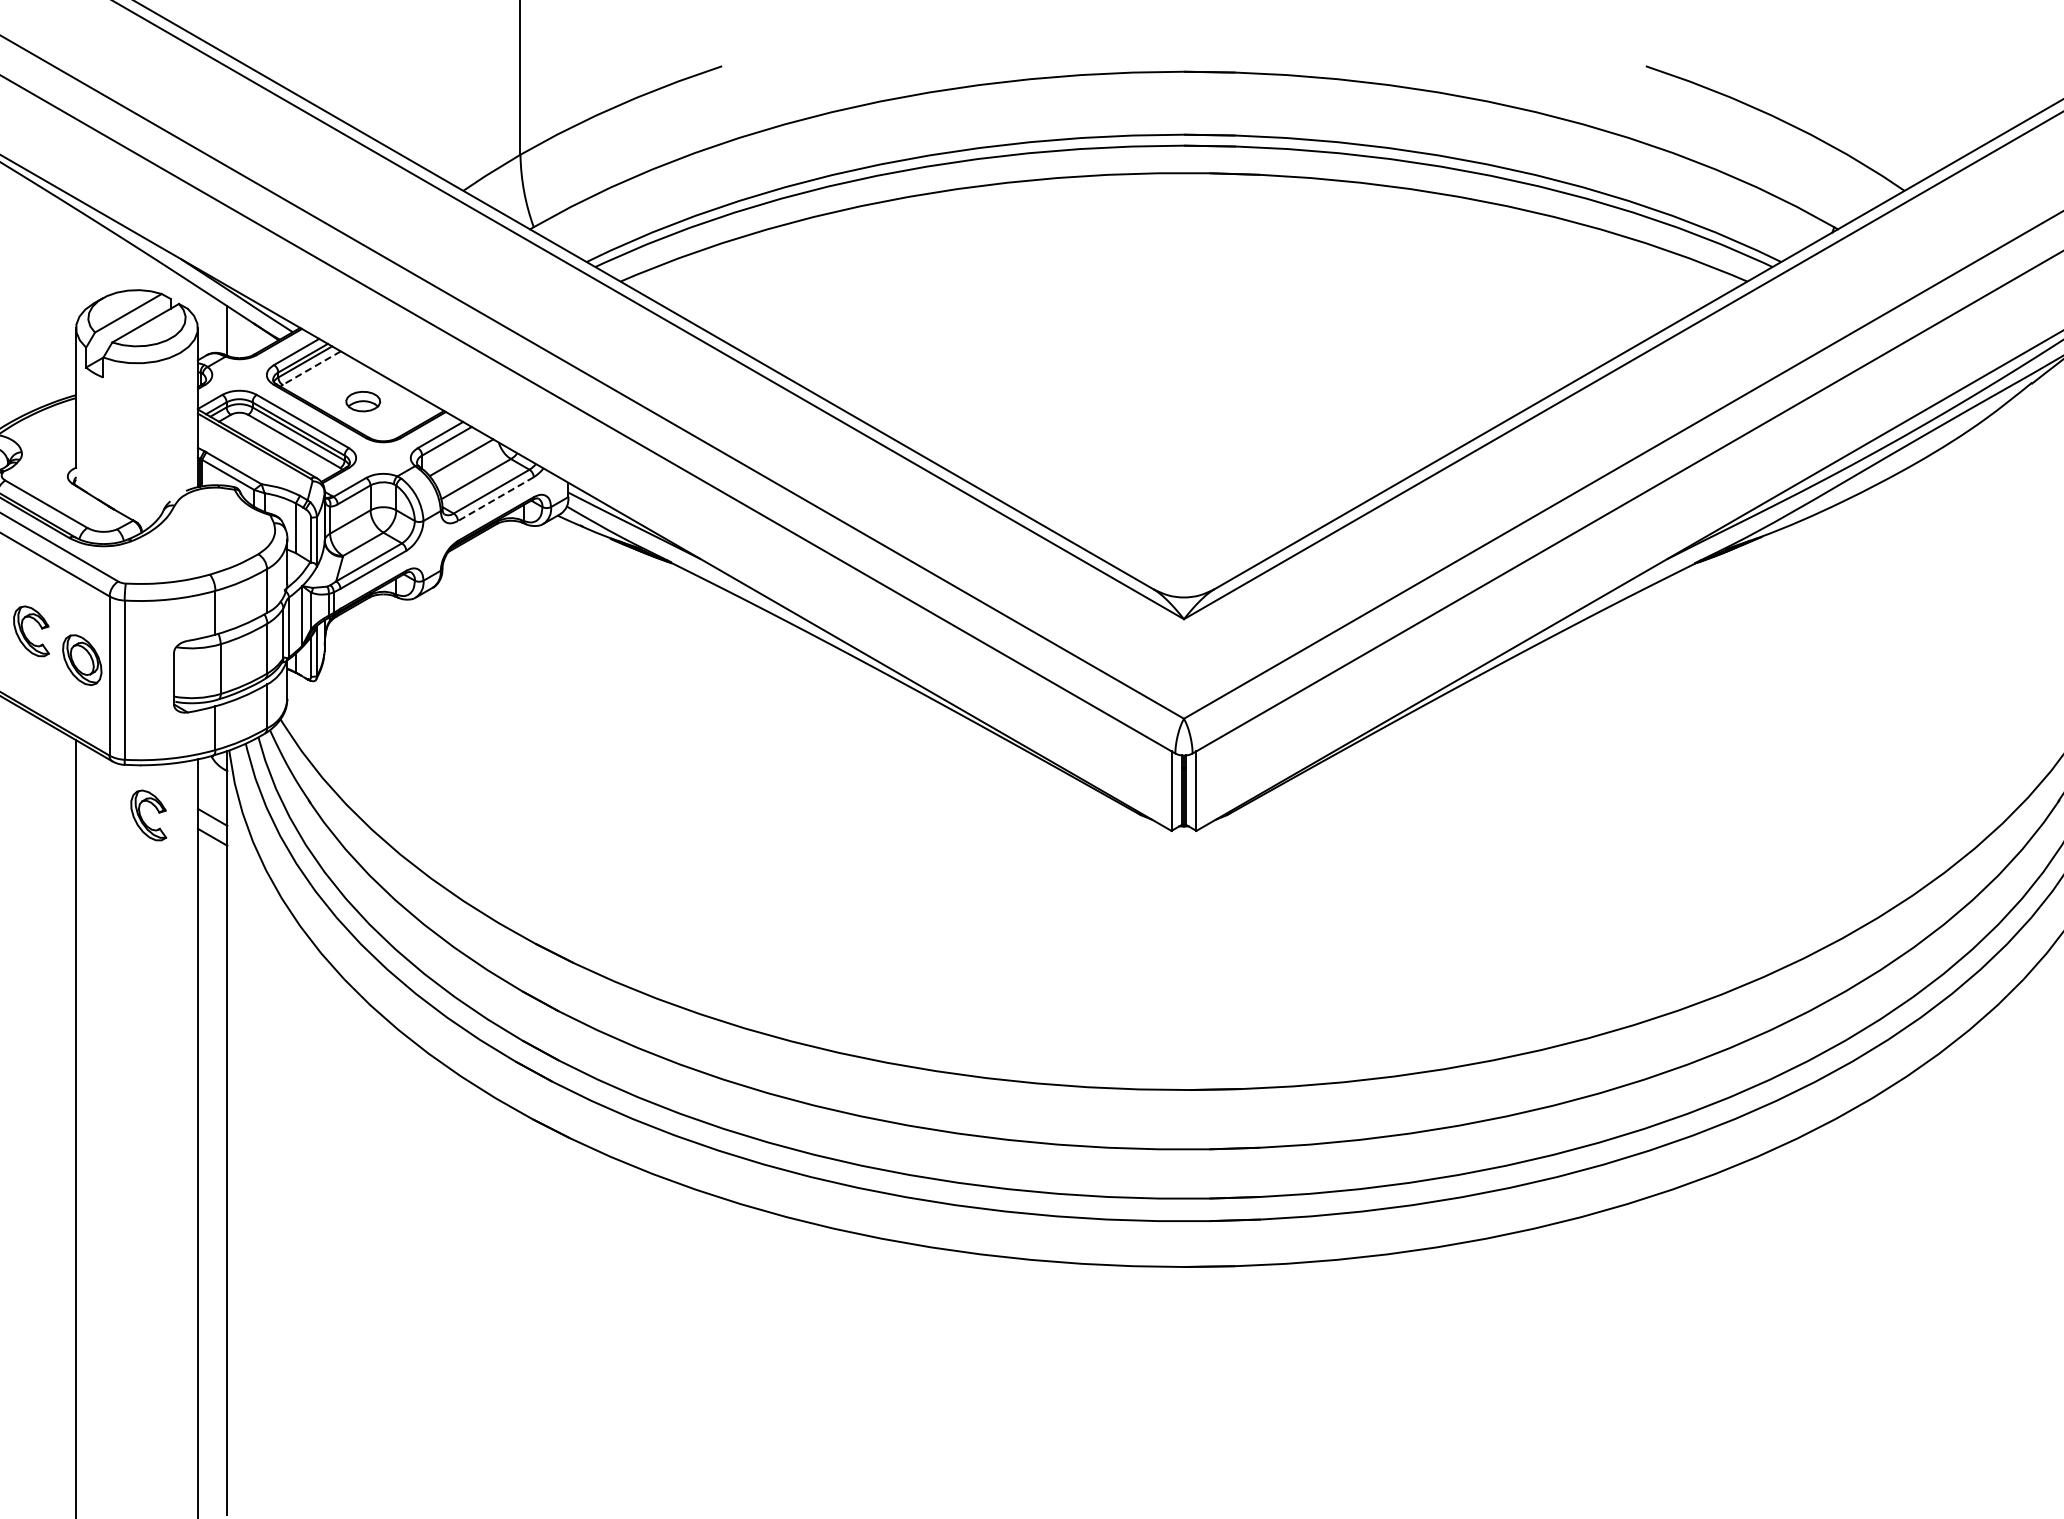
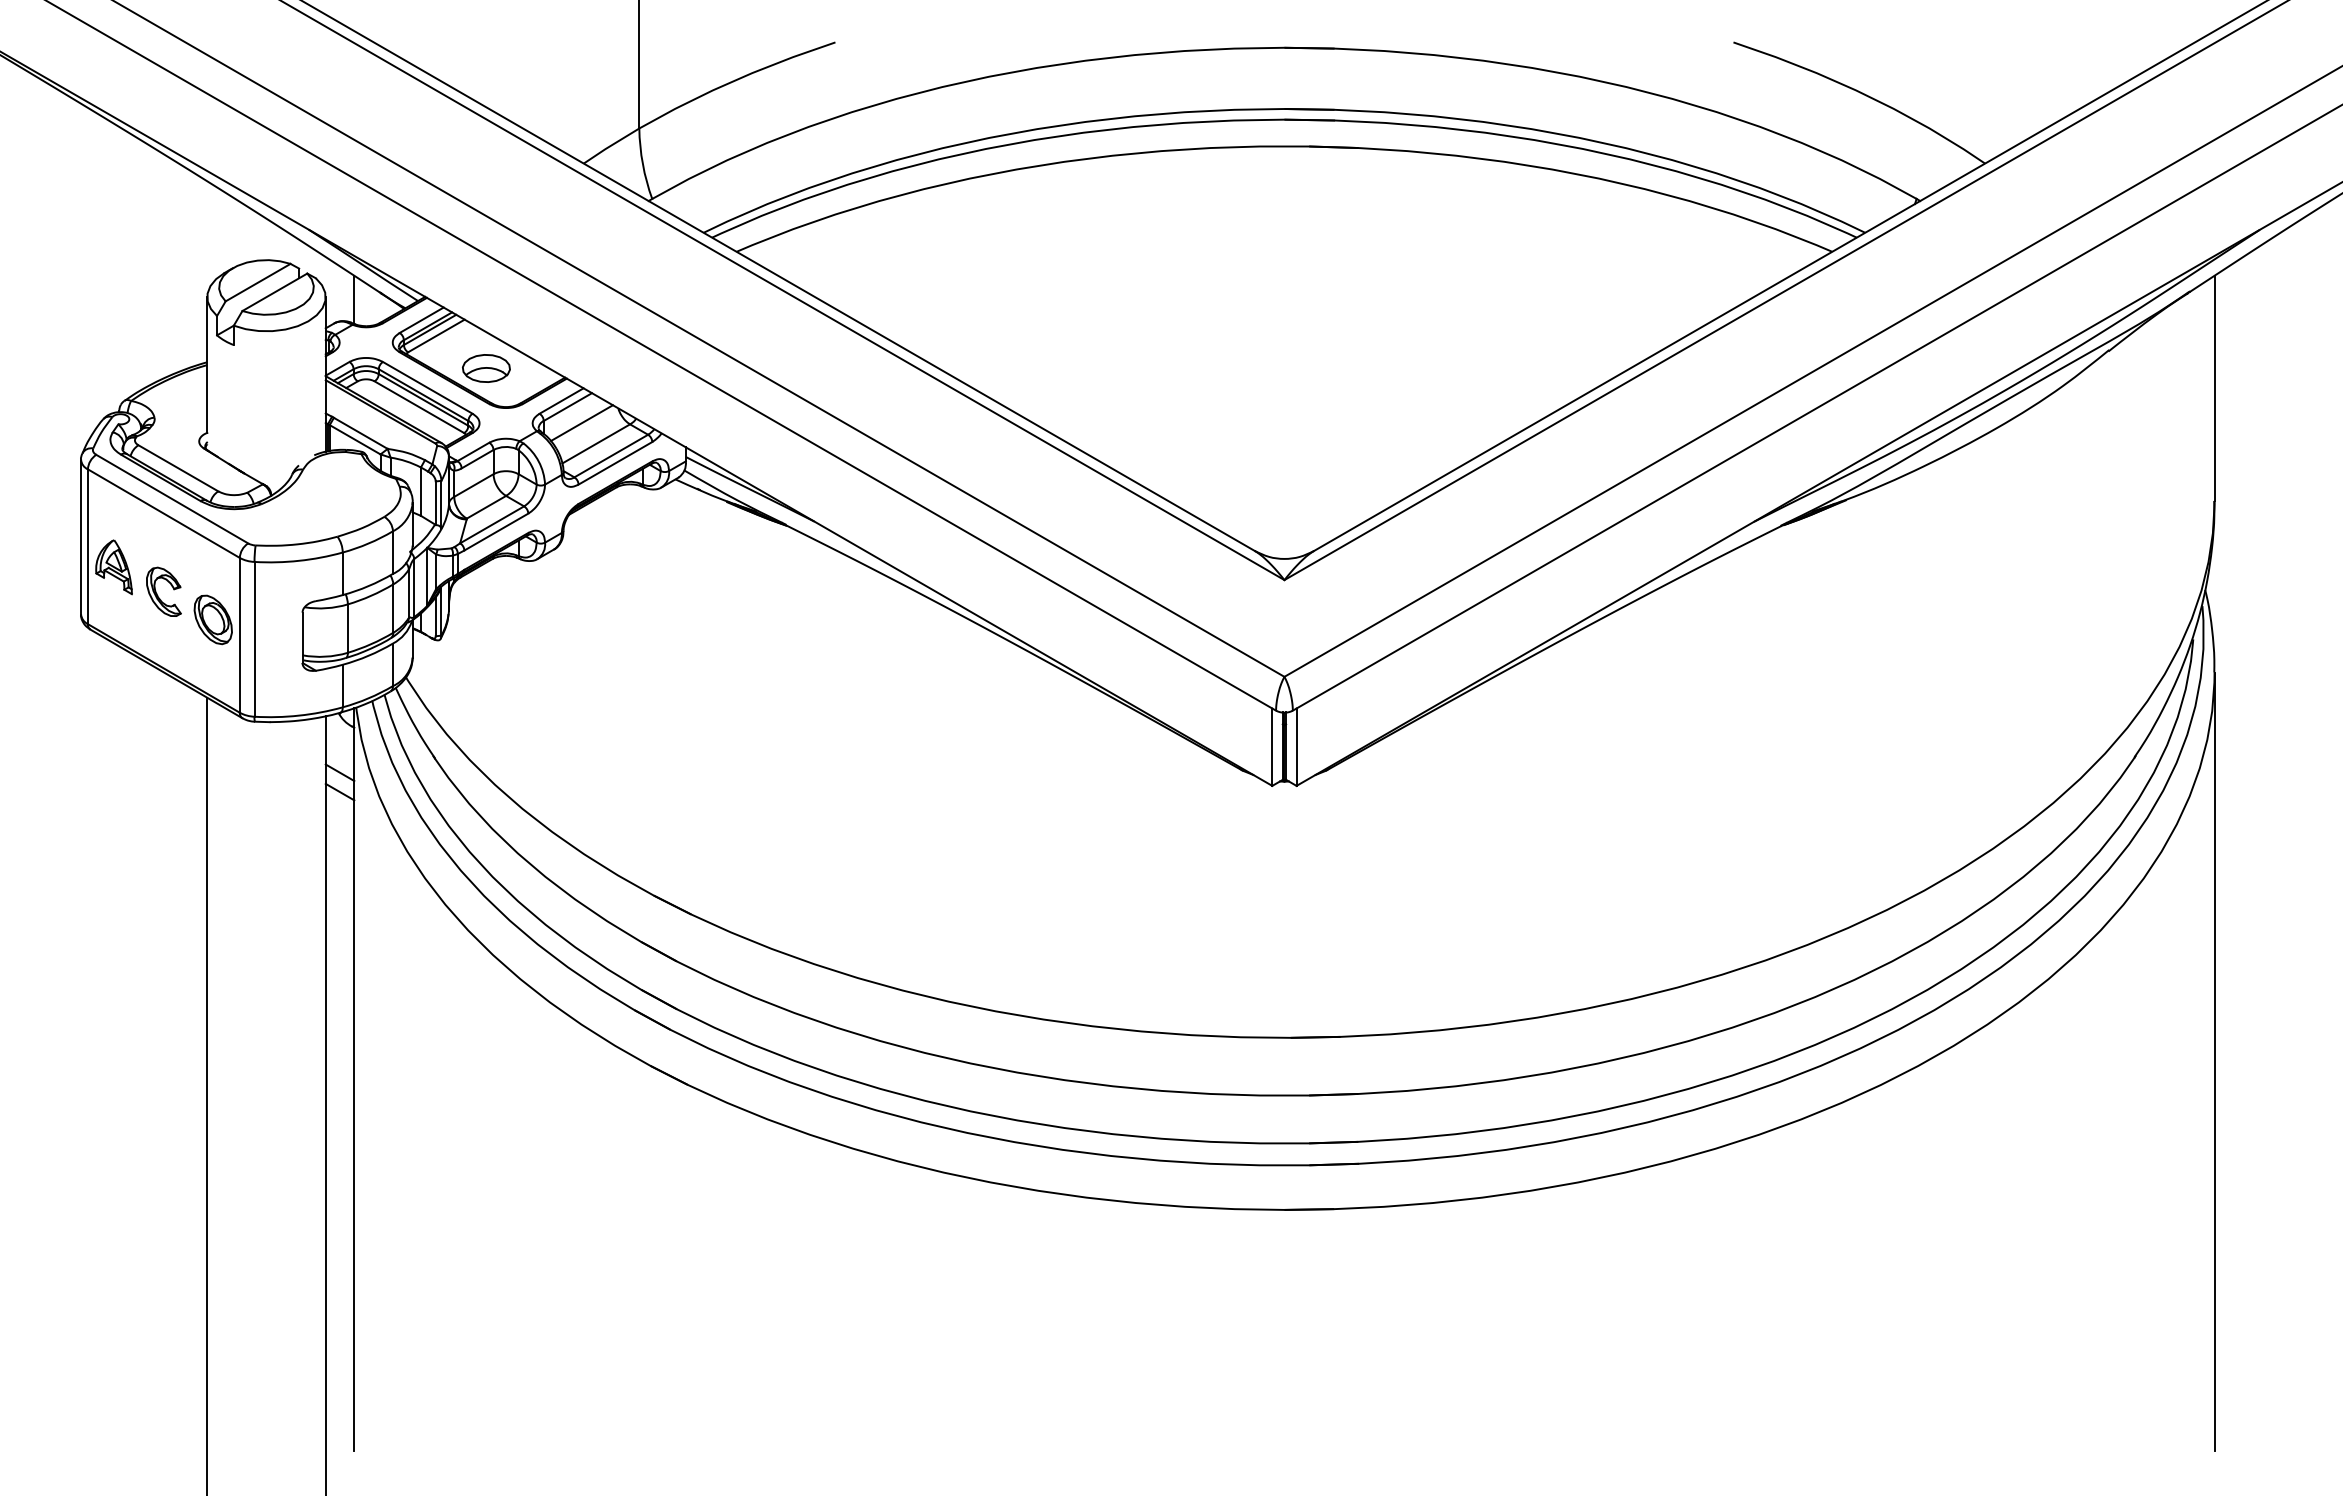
line: (311, 368) -> (436, 336), dashed -> solid
part: (363, 401) -> (486, 368), size x1.43
line: (495, 499) -> (615, 463), dashed -> solid
part: (142, 817) -> (271, 772), removed

